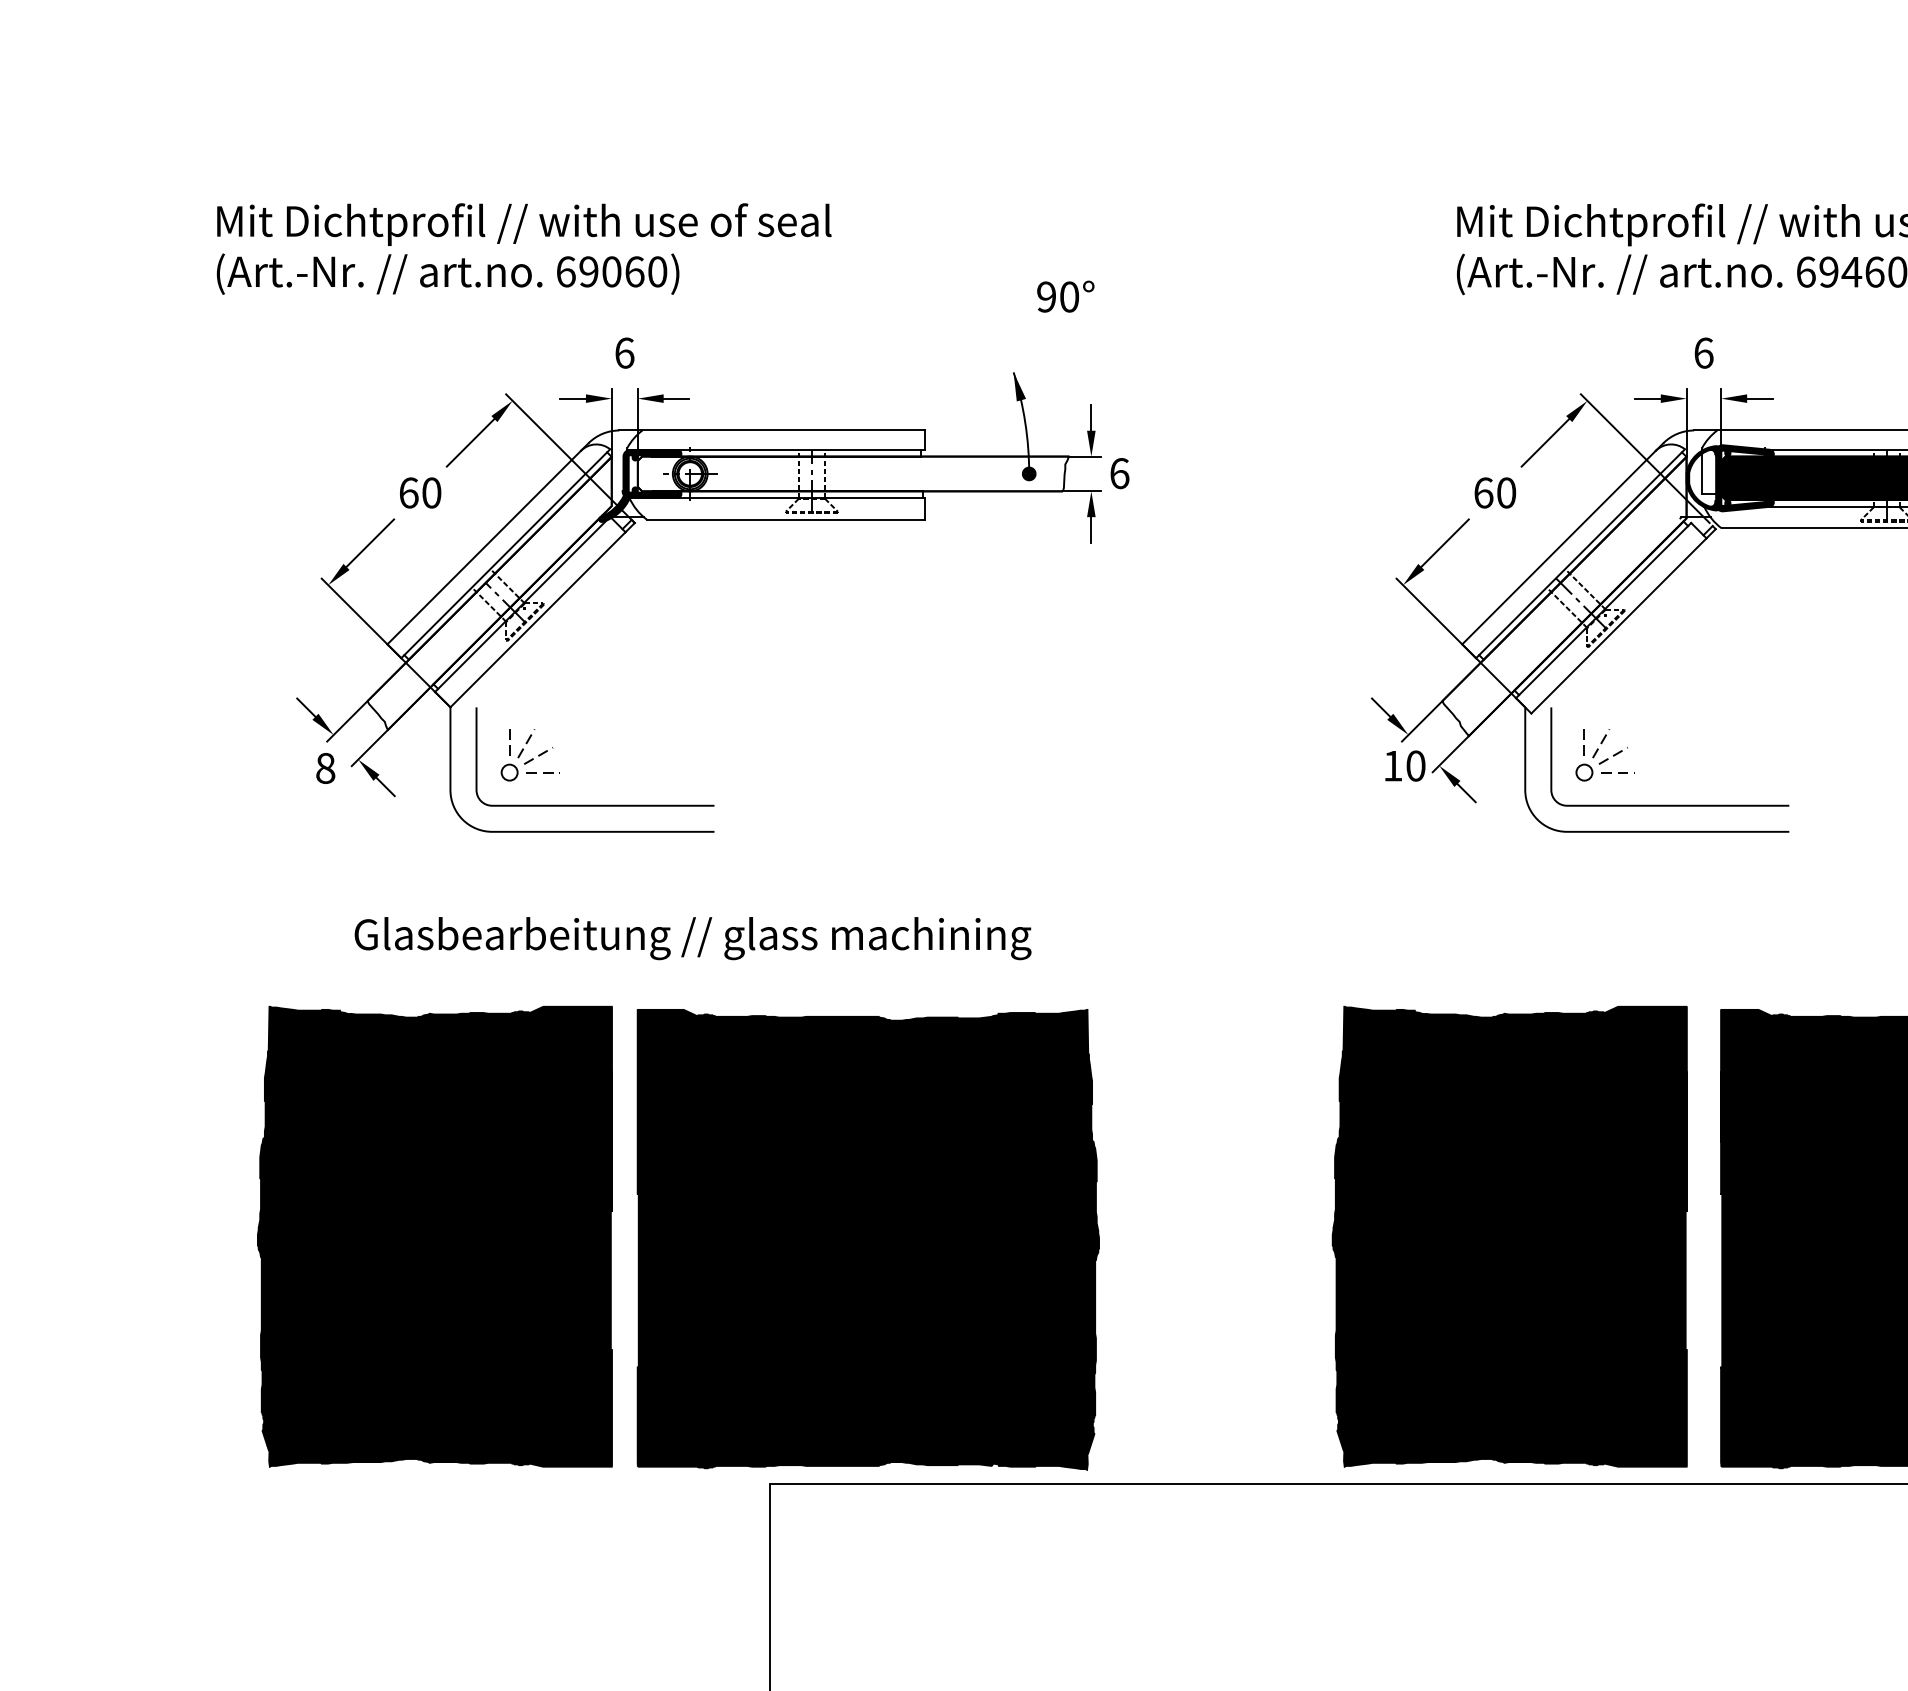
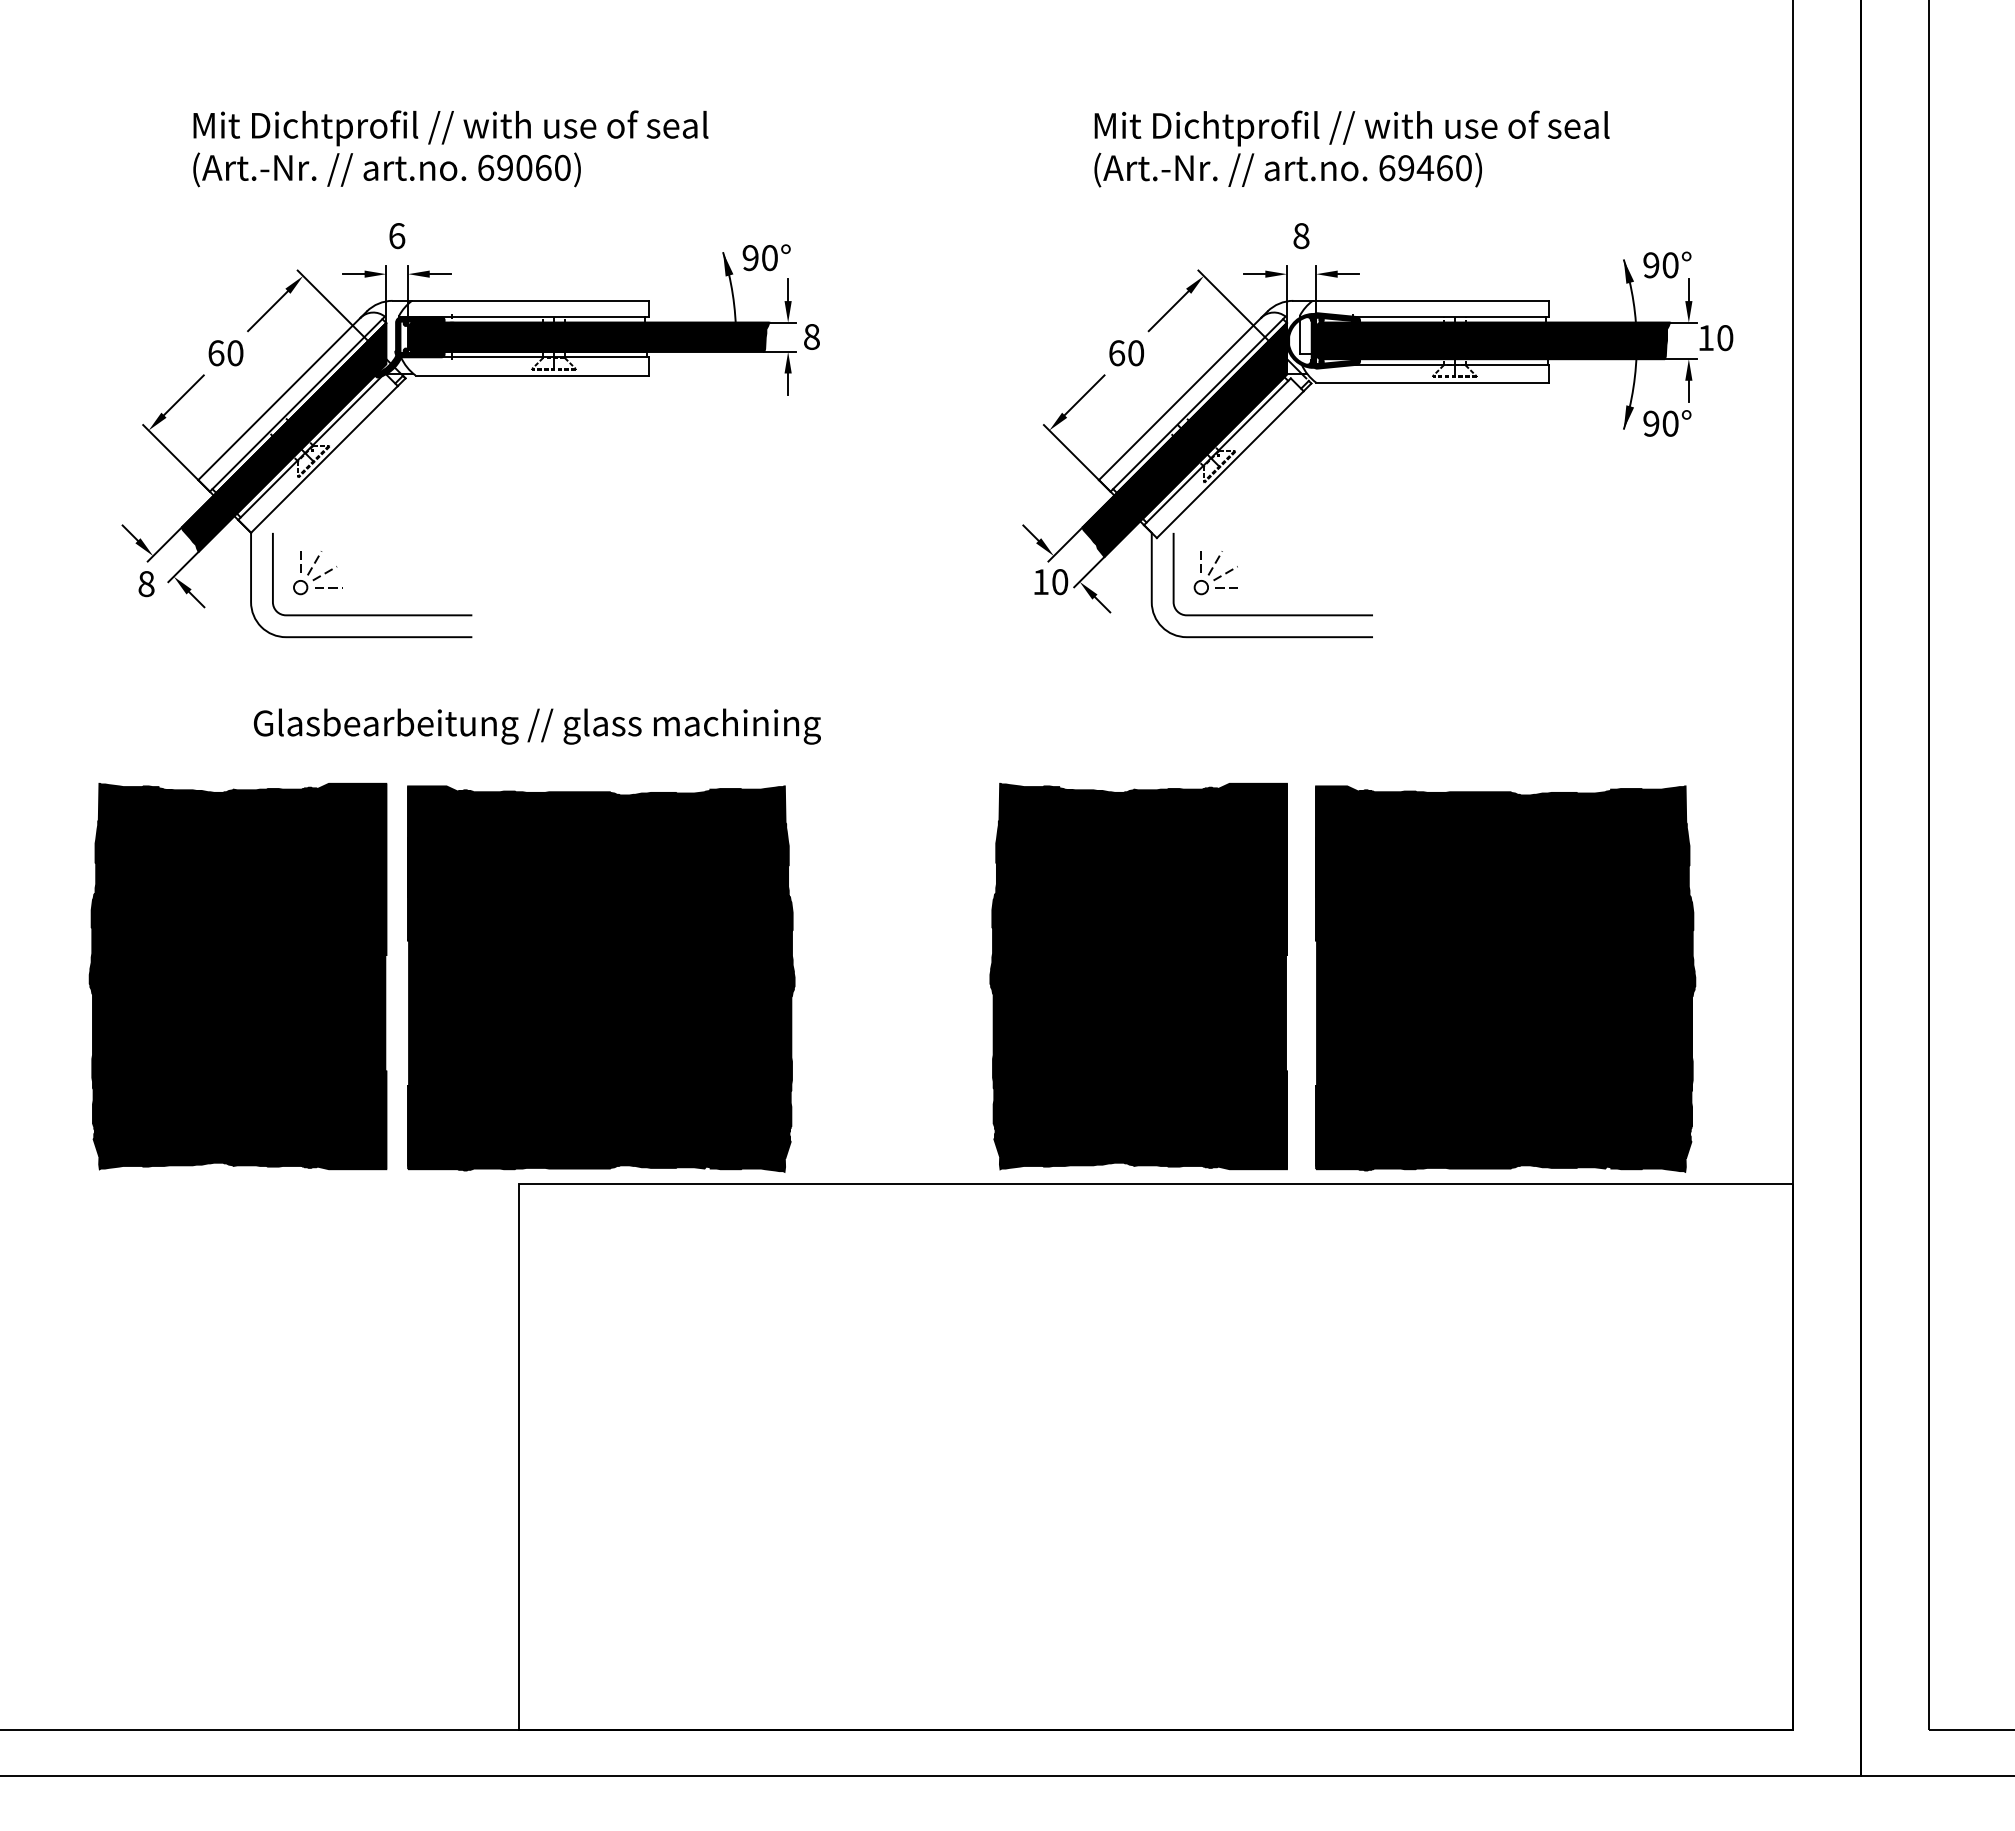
text: (523, 248) -> (450, 148), moved
text: (1065, 296) -> (766, 257), moved
text: (1703, 353) -> (1301, 236), 6 -> 8
fill: (853, 473) -> (588, 336), added
text: (1119, 473) -> (811, 336), 6 -> 8
fill: (489, 593) -> (283, 437), added
fill: (1564, 595) -> (1184, 439), added
text: (692, 938) -> (536, 726), moved

